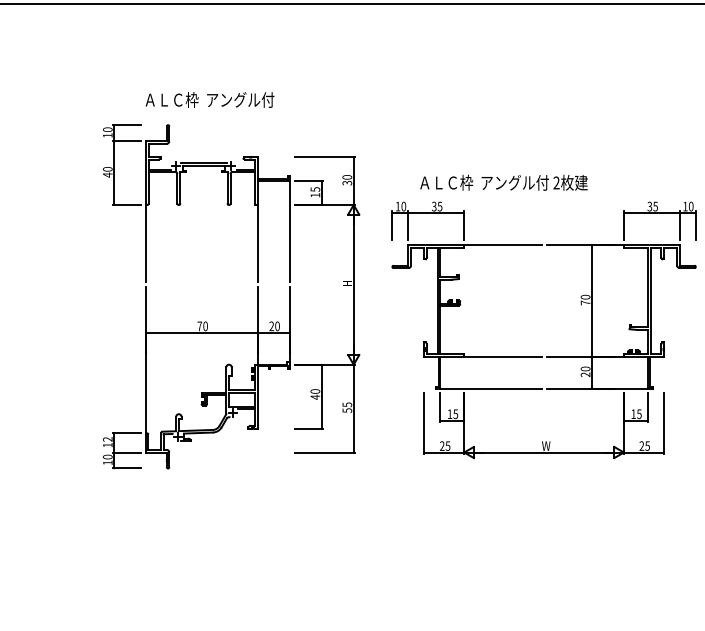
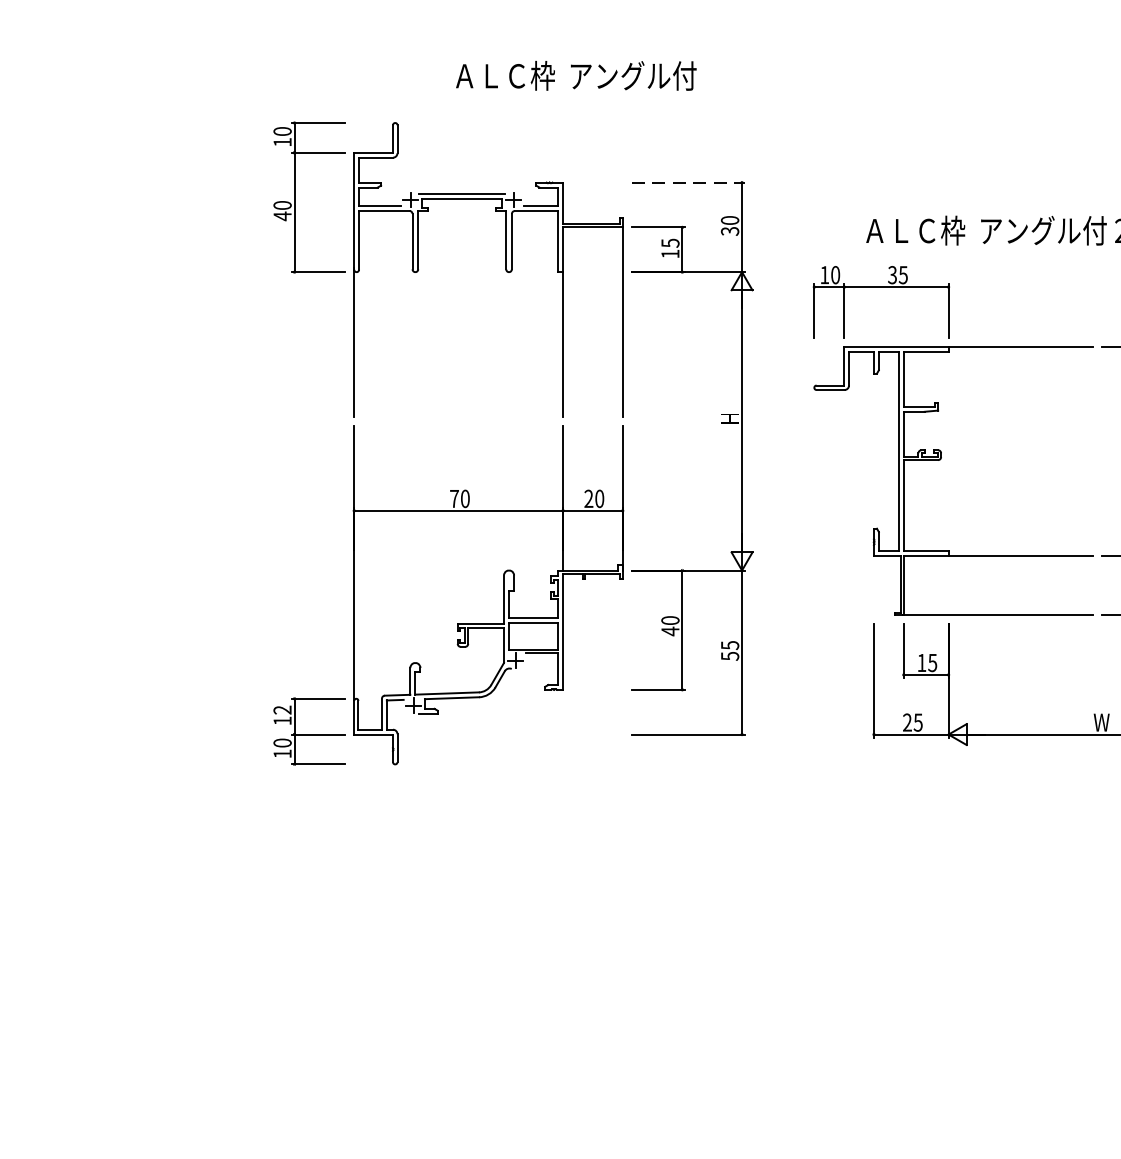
text: (209, 99) -> (575, 75), moved
line: (325, 157) -> (689, 183), solid -> dashed

